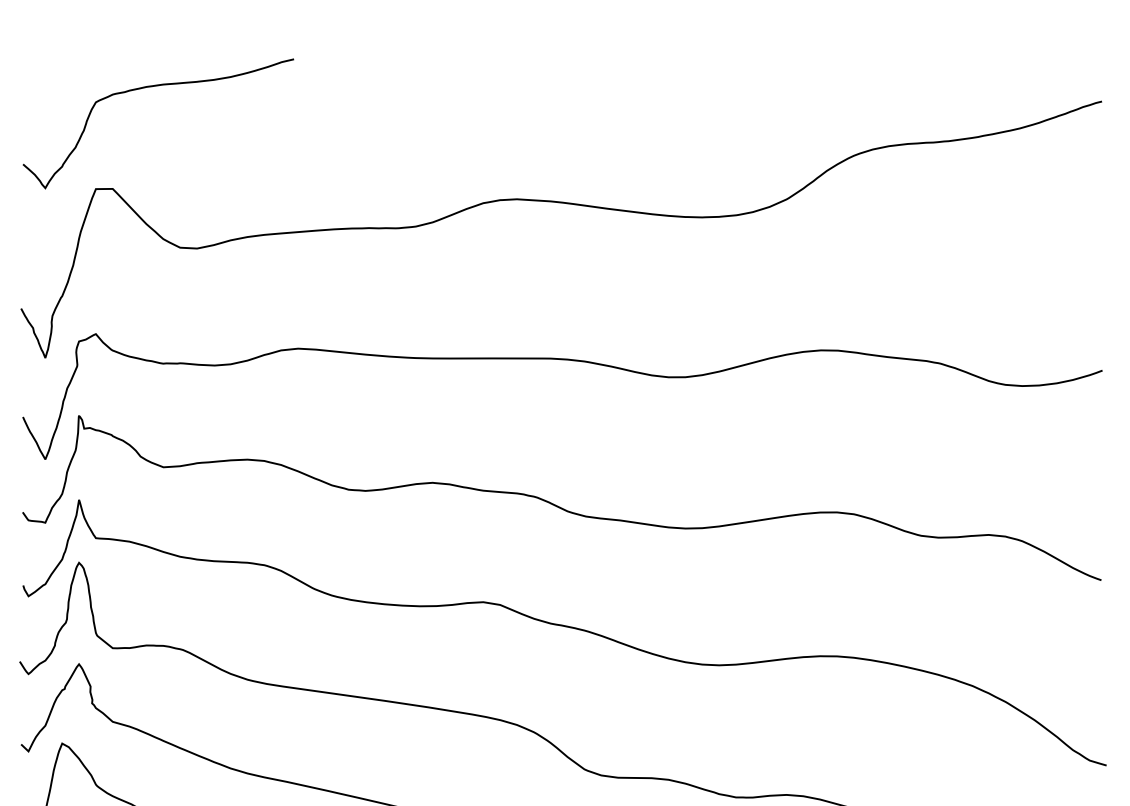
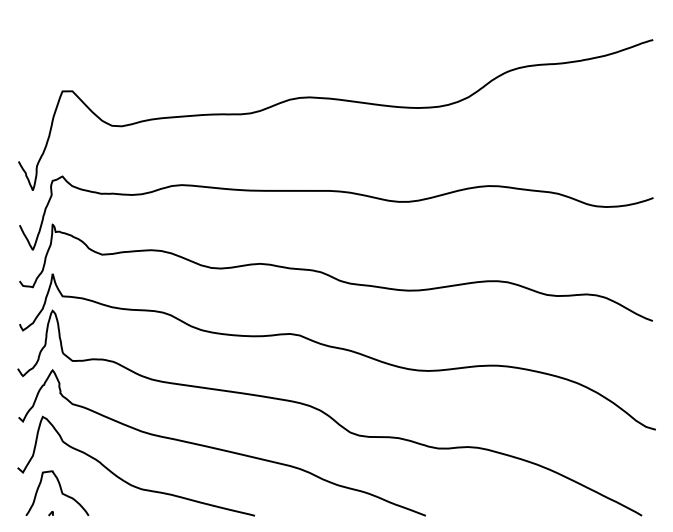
curve: (148, 88) -> (93, 32), removed

